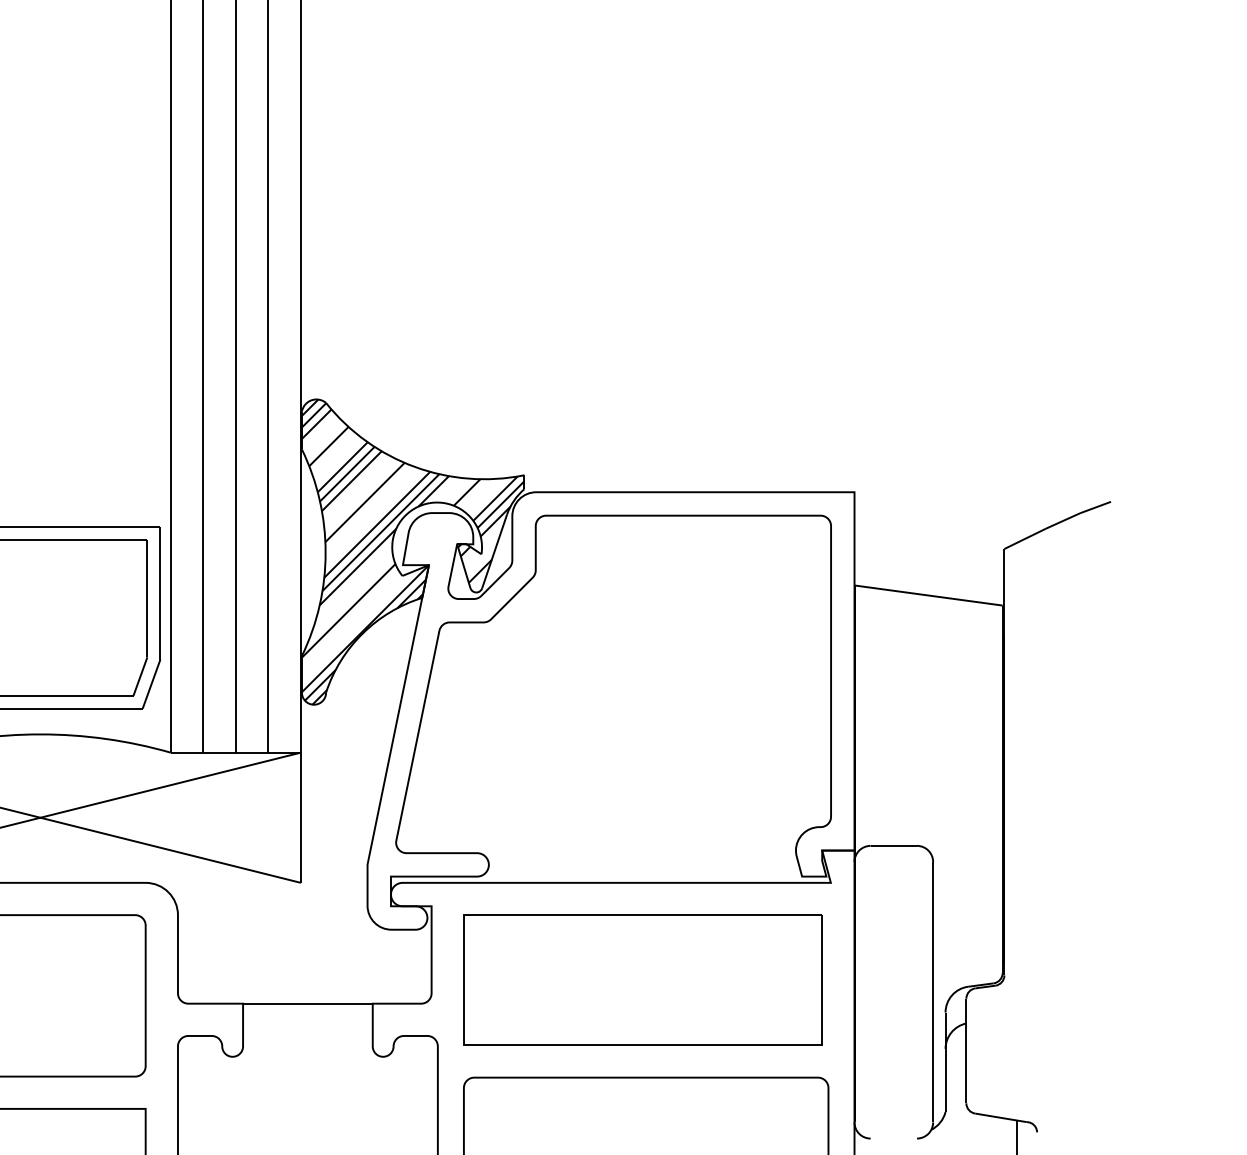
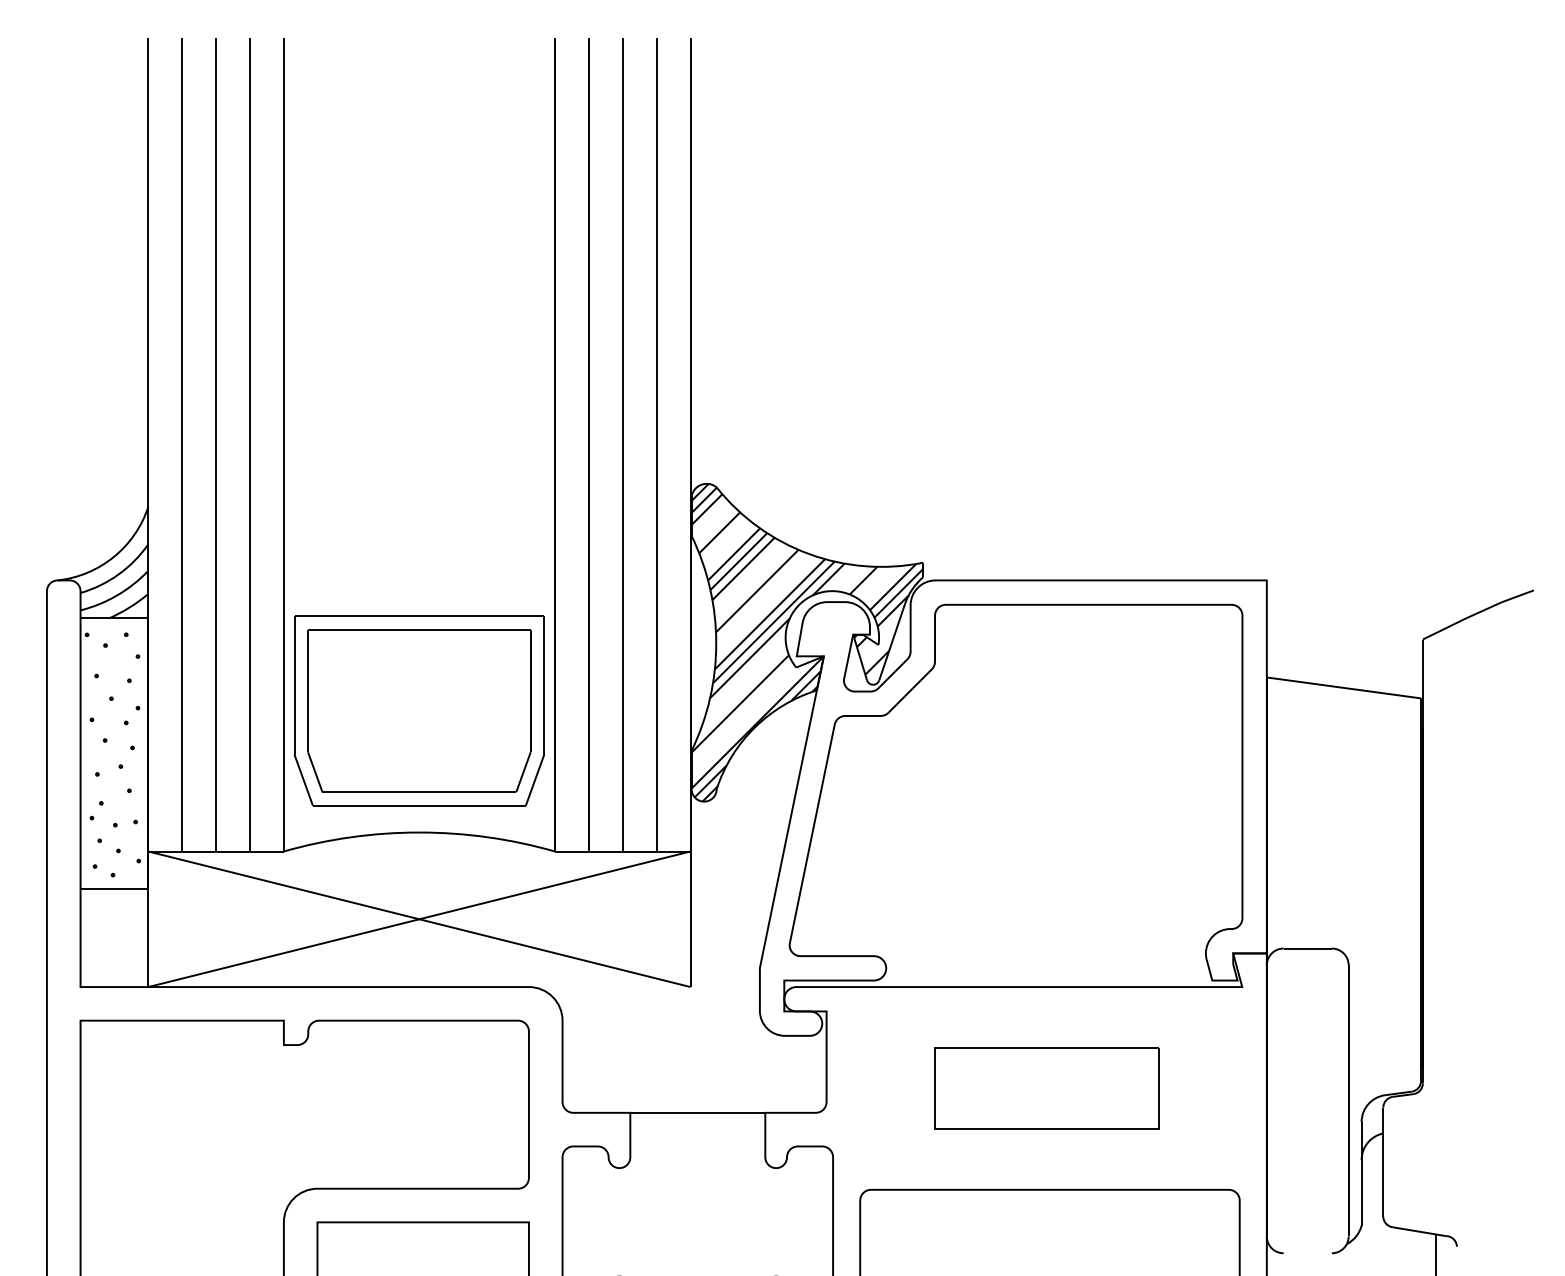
part: (642, 980) -> (1046, 1088), size x0.6

